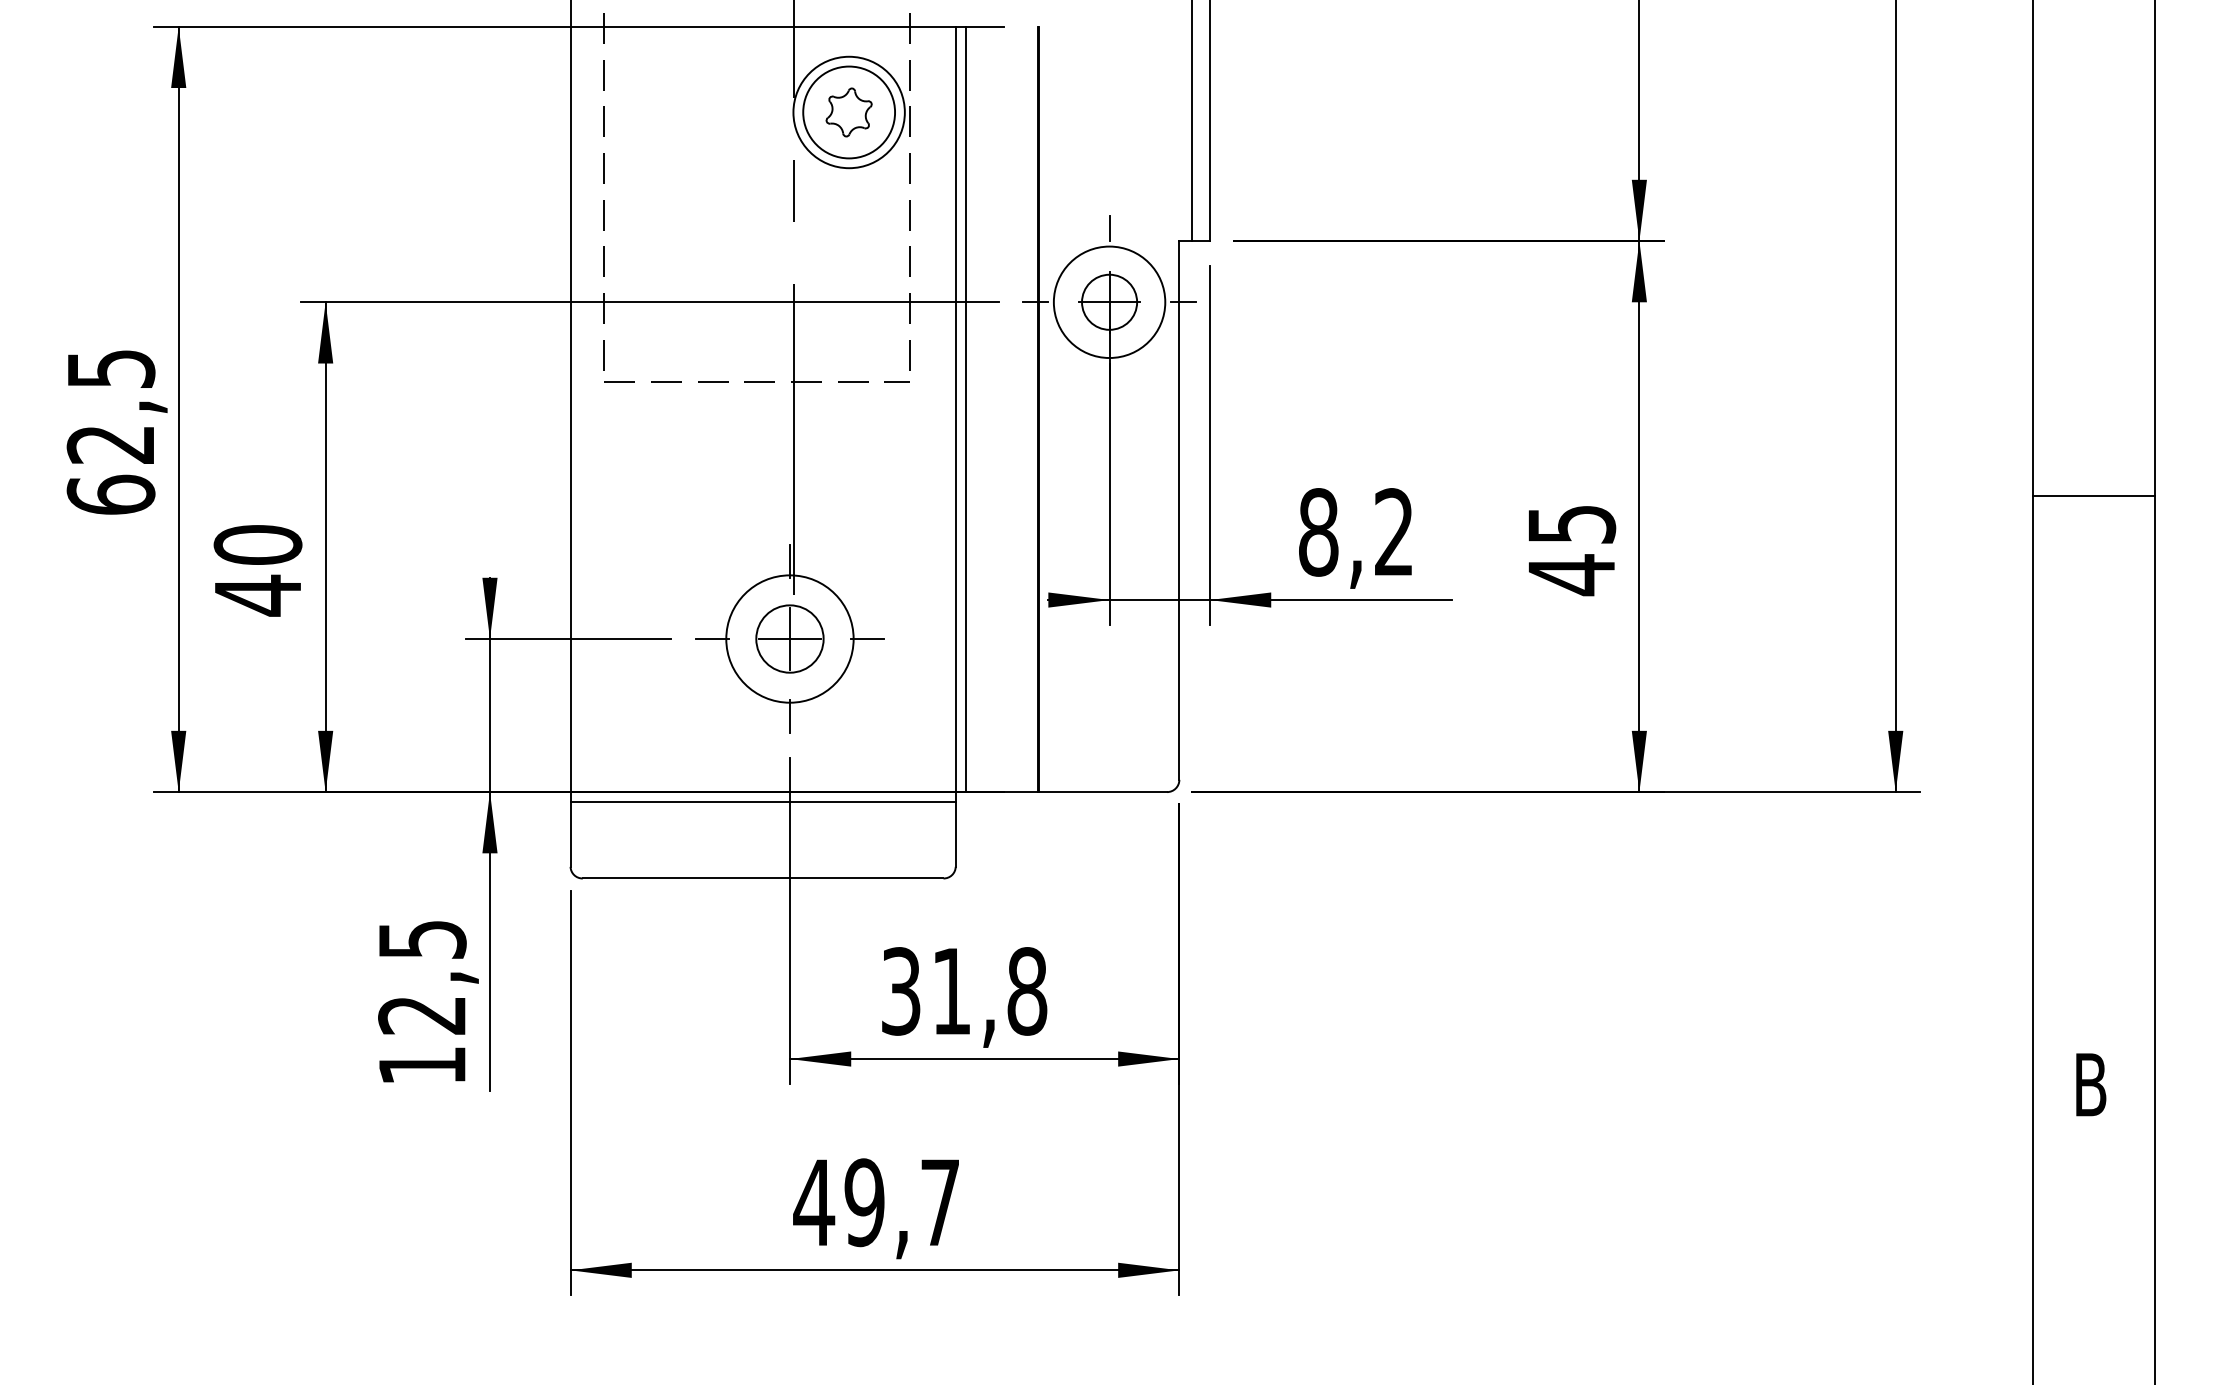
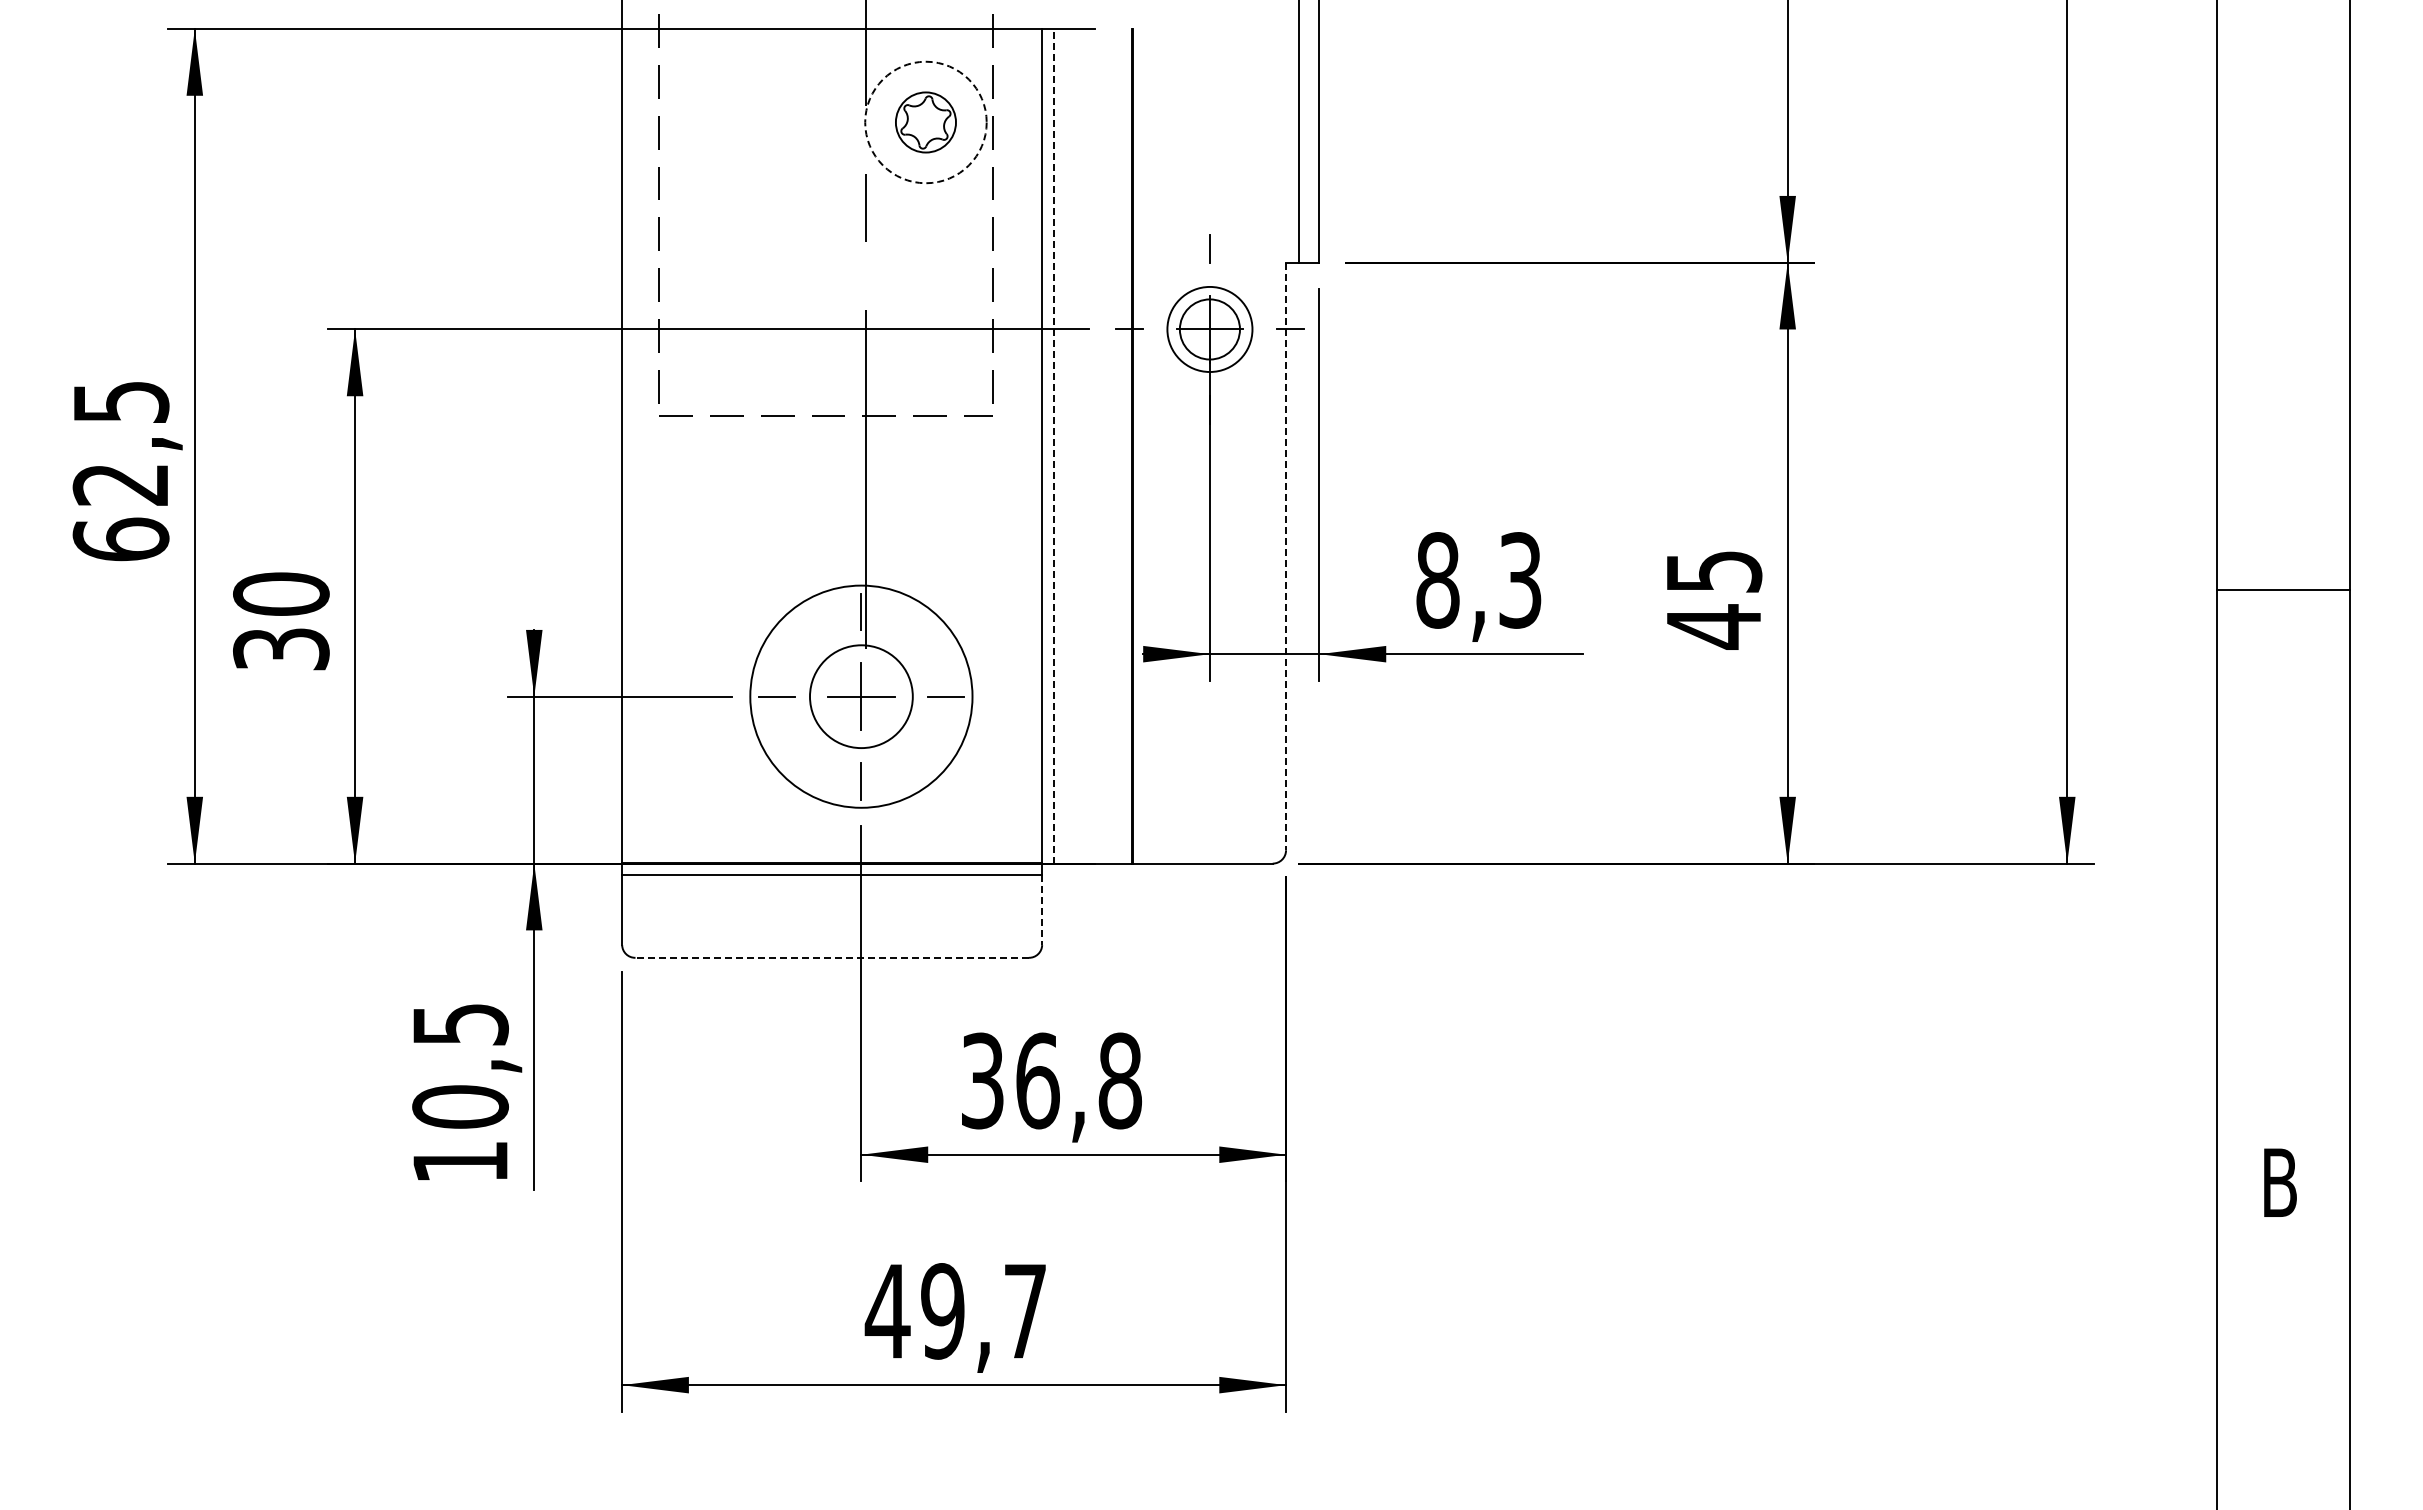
circle: (848, 112) -> (925, 122), size x0.6
circle: (848, 112) -> (925, 122), solid -> dashed
circle: (1109, 302) -> (1209, 329), size x0.7
line: (966, 408) -> (1053, 445), solid -> dashed
line: (2094, 496) -> (2283, 590), moved
line: (1179, 510) -> (1286, 556), solid -> dashed
text: (1394, 532) -> (1520, 580), 8,2 -> 8,3
text: (258, 595) -> (281, 649), 40 -> 30
circle: (789, 638) -> (860, 696), size x1.6
circle: (790, 638) -> (861, 696), size x1.4
line: (956, 835) -> (1042, 910), solid -> dashed
line: (763, 878) -> (832, 957), solid -> dashed
text: (951, 990) -> (1037, 1080), 31,8 -> 36,8
text: (422, 1014) -> (460, 1106), 12,5 -> 10,5

